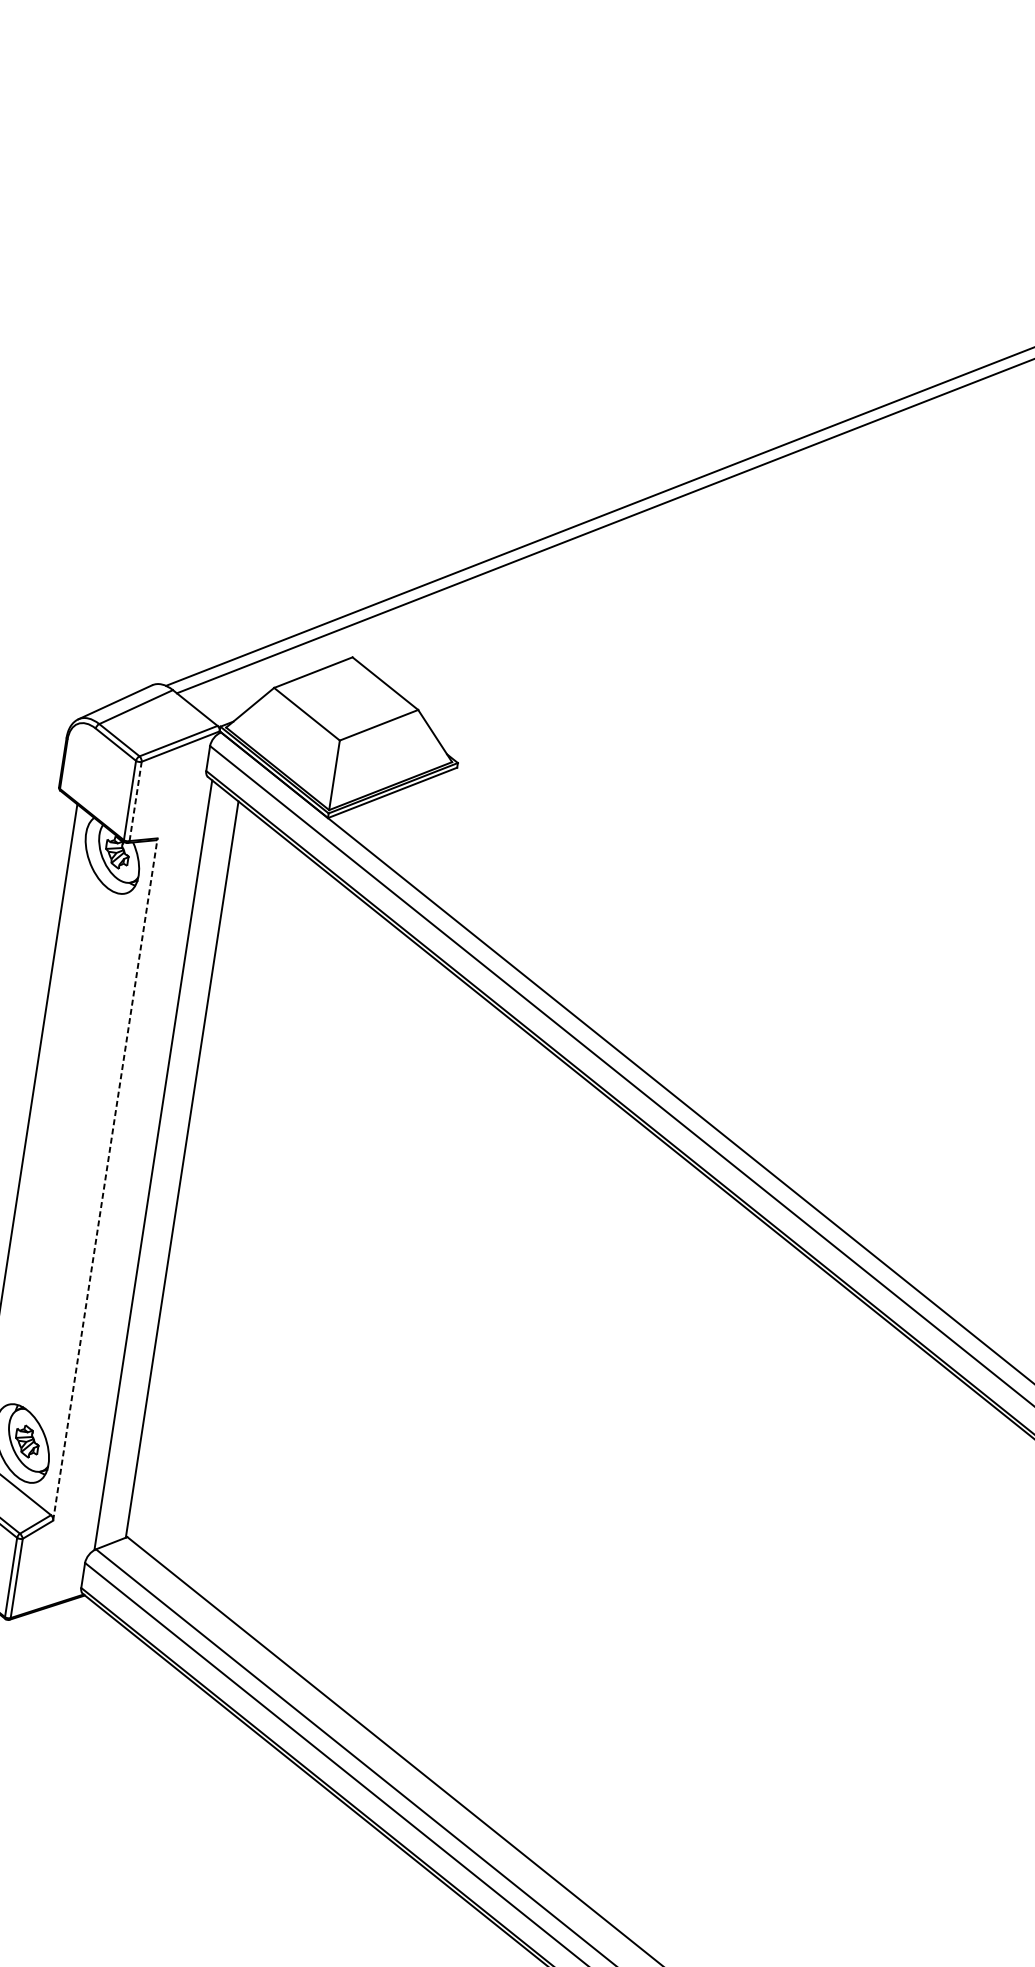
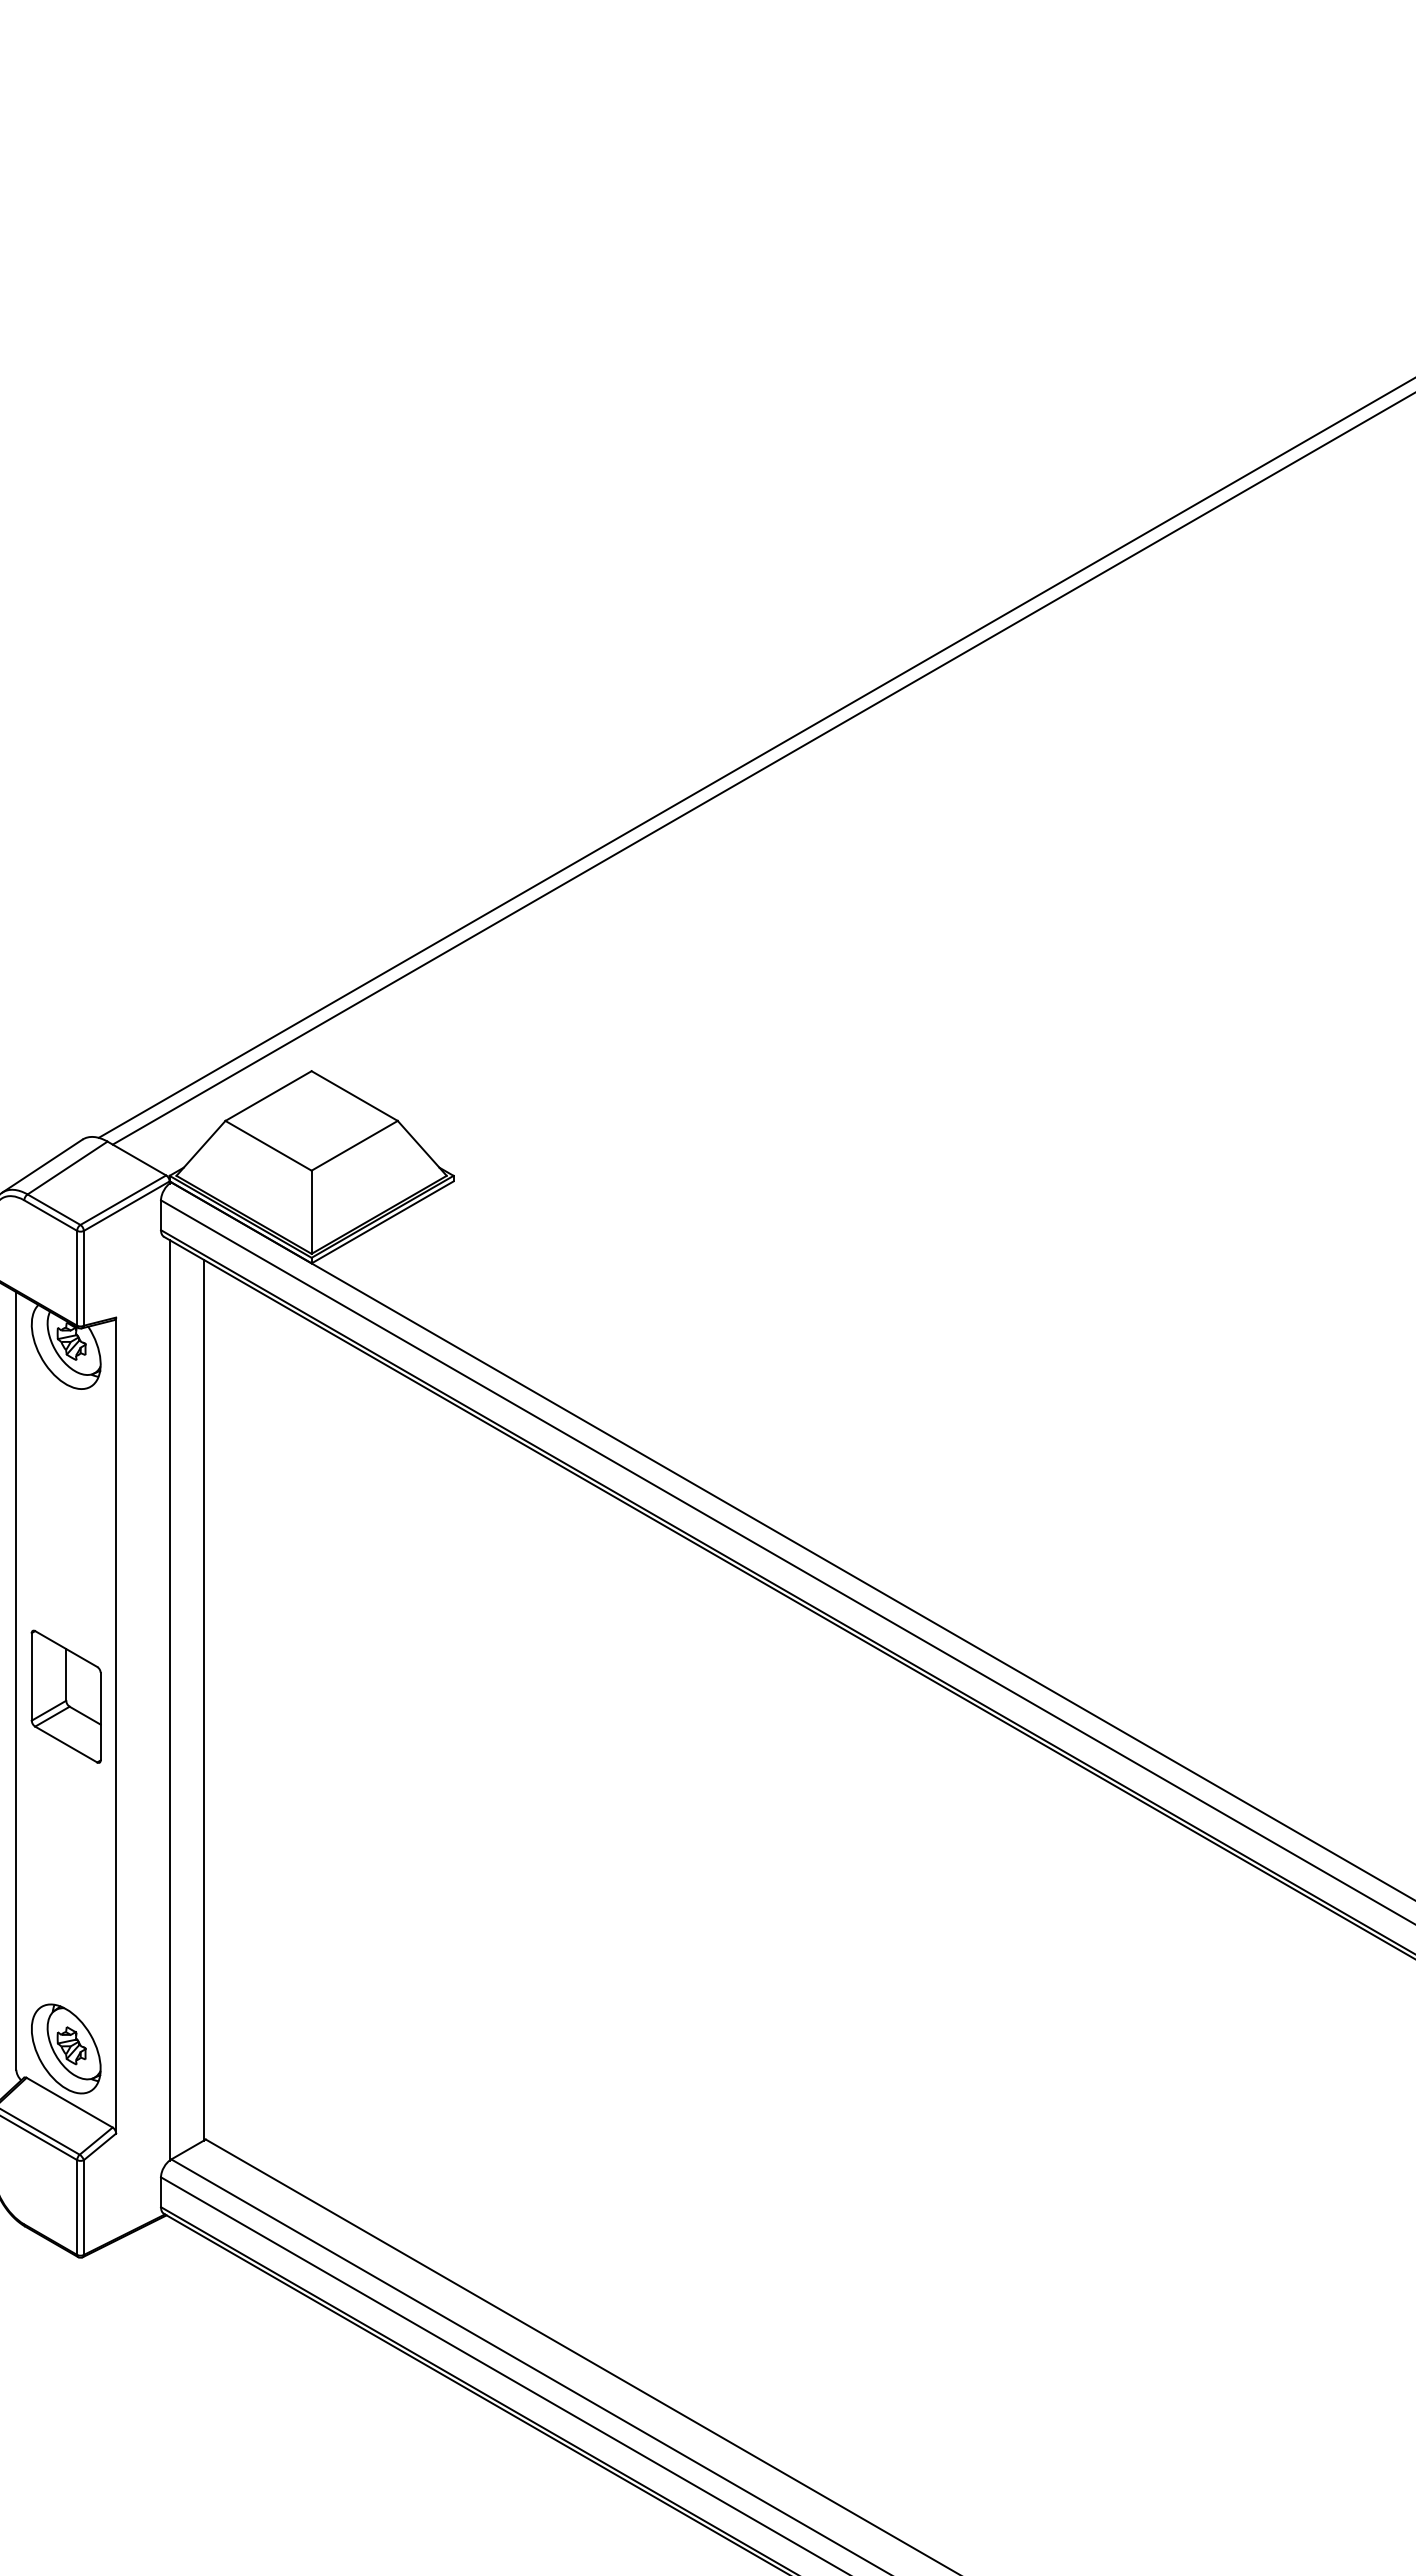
line: (135, 800) -> (83, 1277), dashed -> solid
part: (66, 1148) -> (65, 1696), added
line: (105, 1179) -> (116, 1725), dashed -> solid

